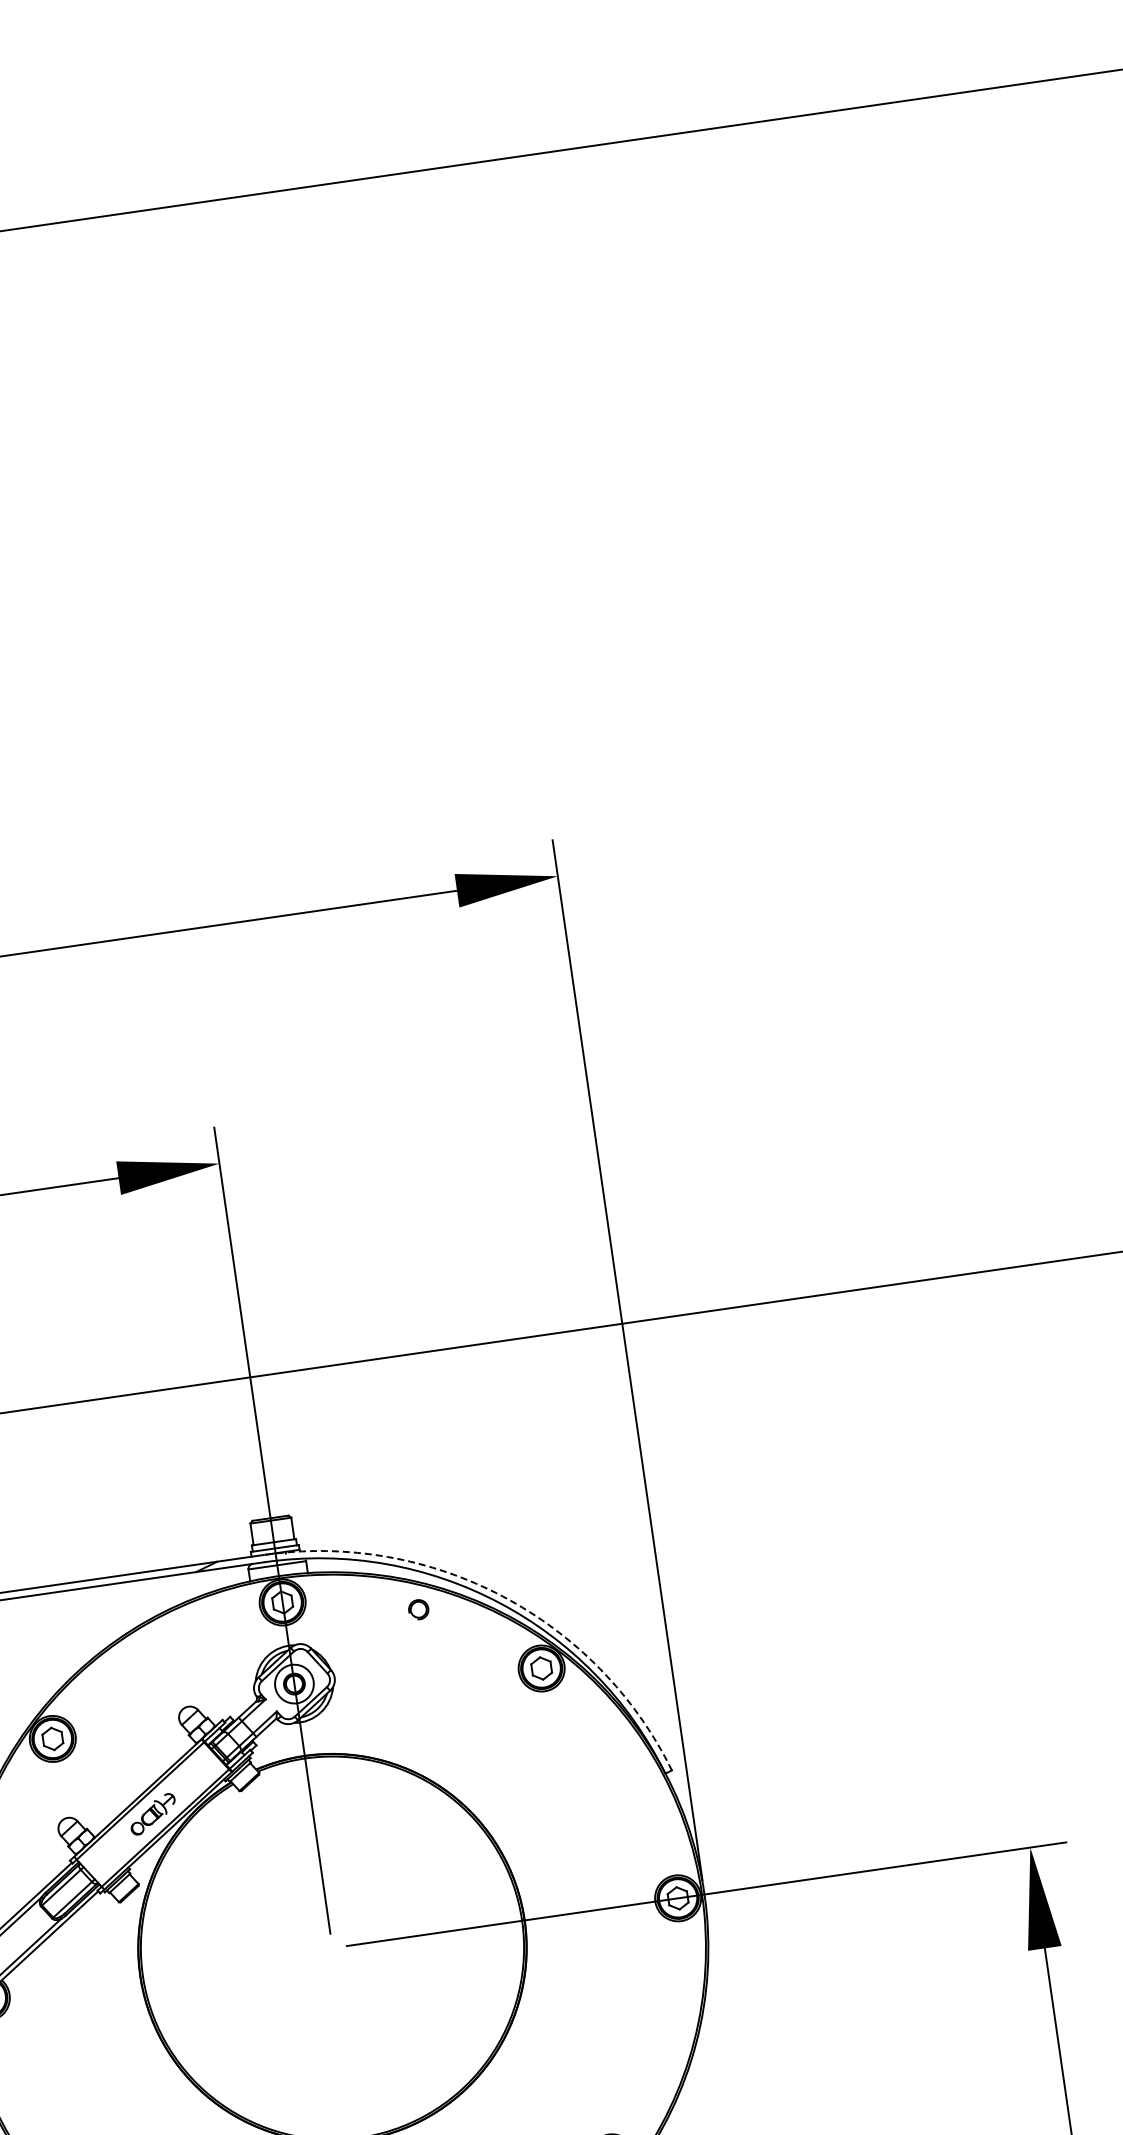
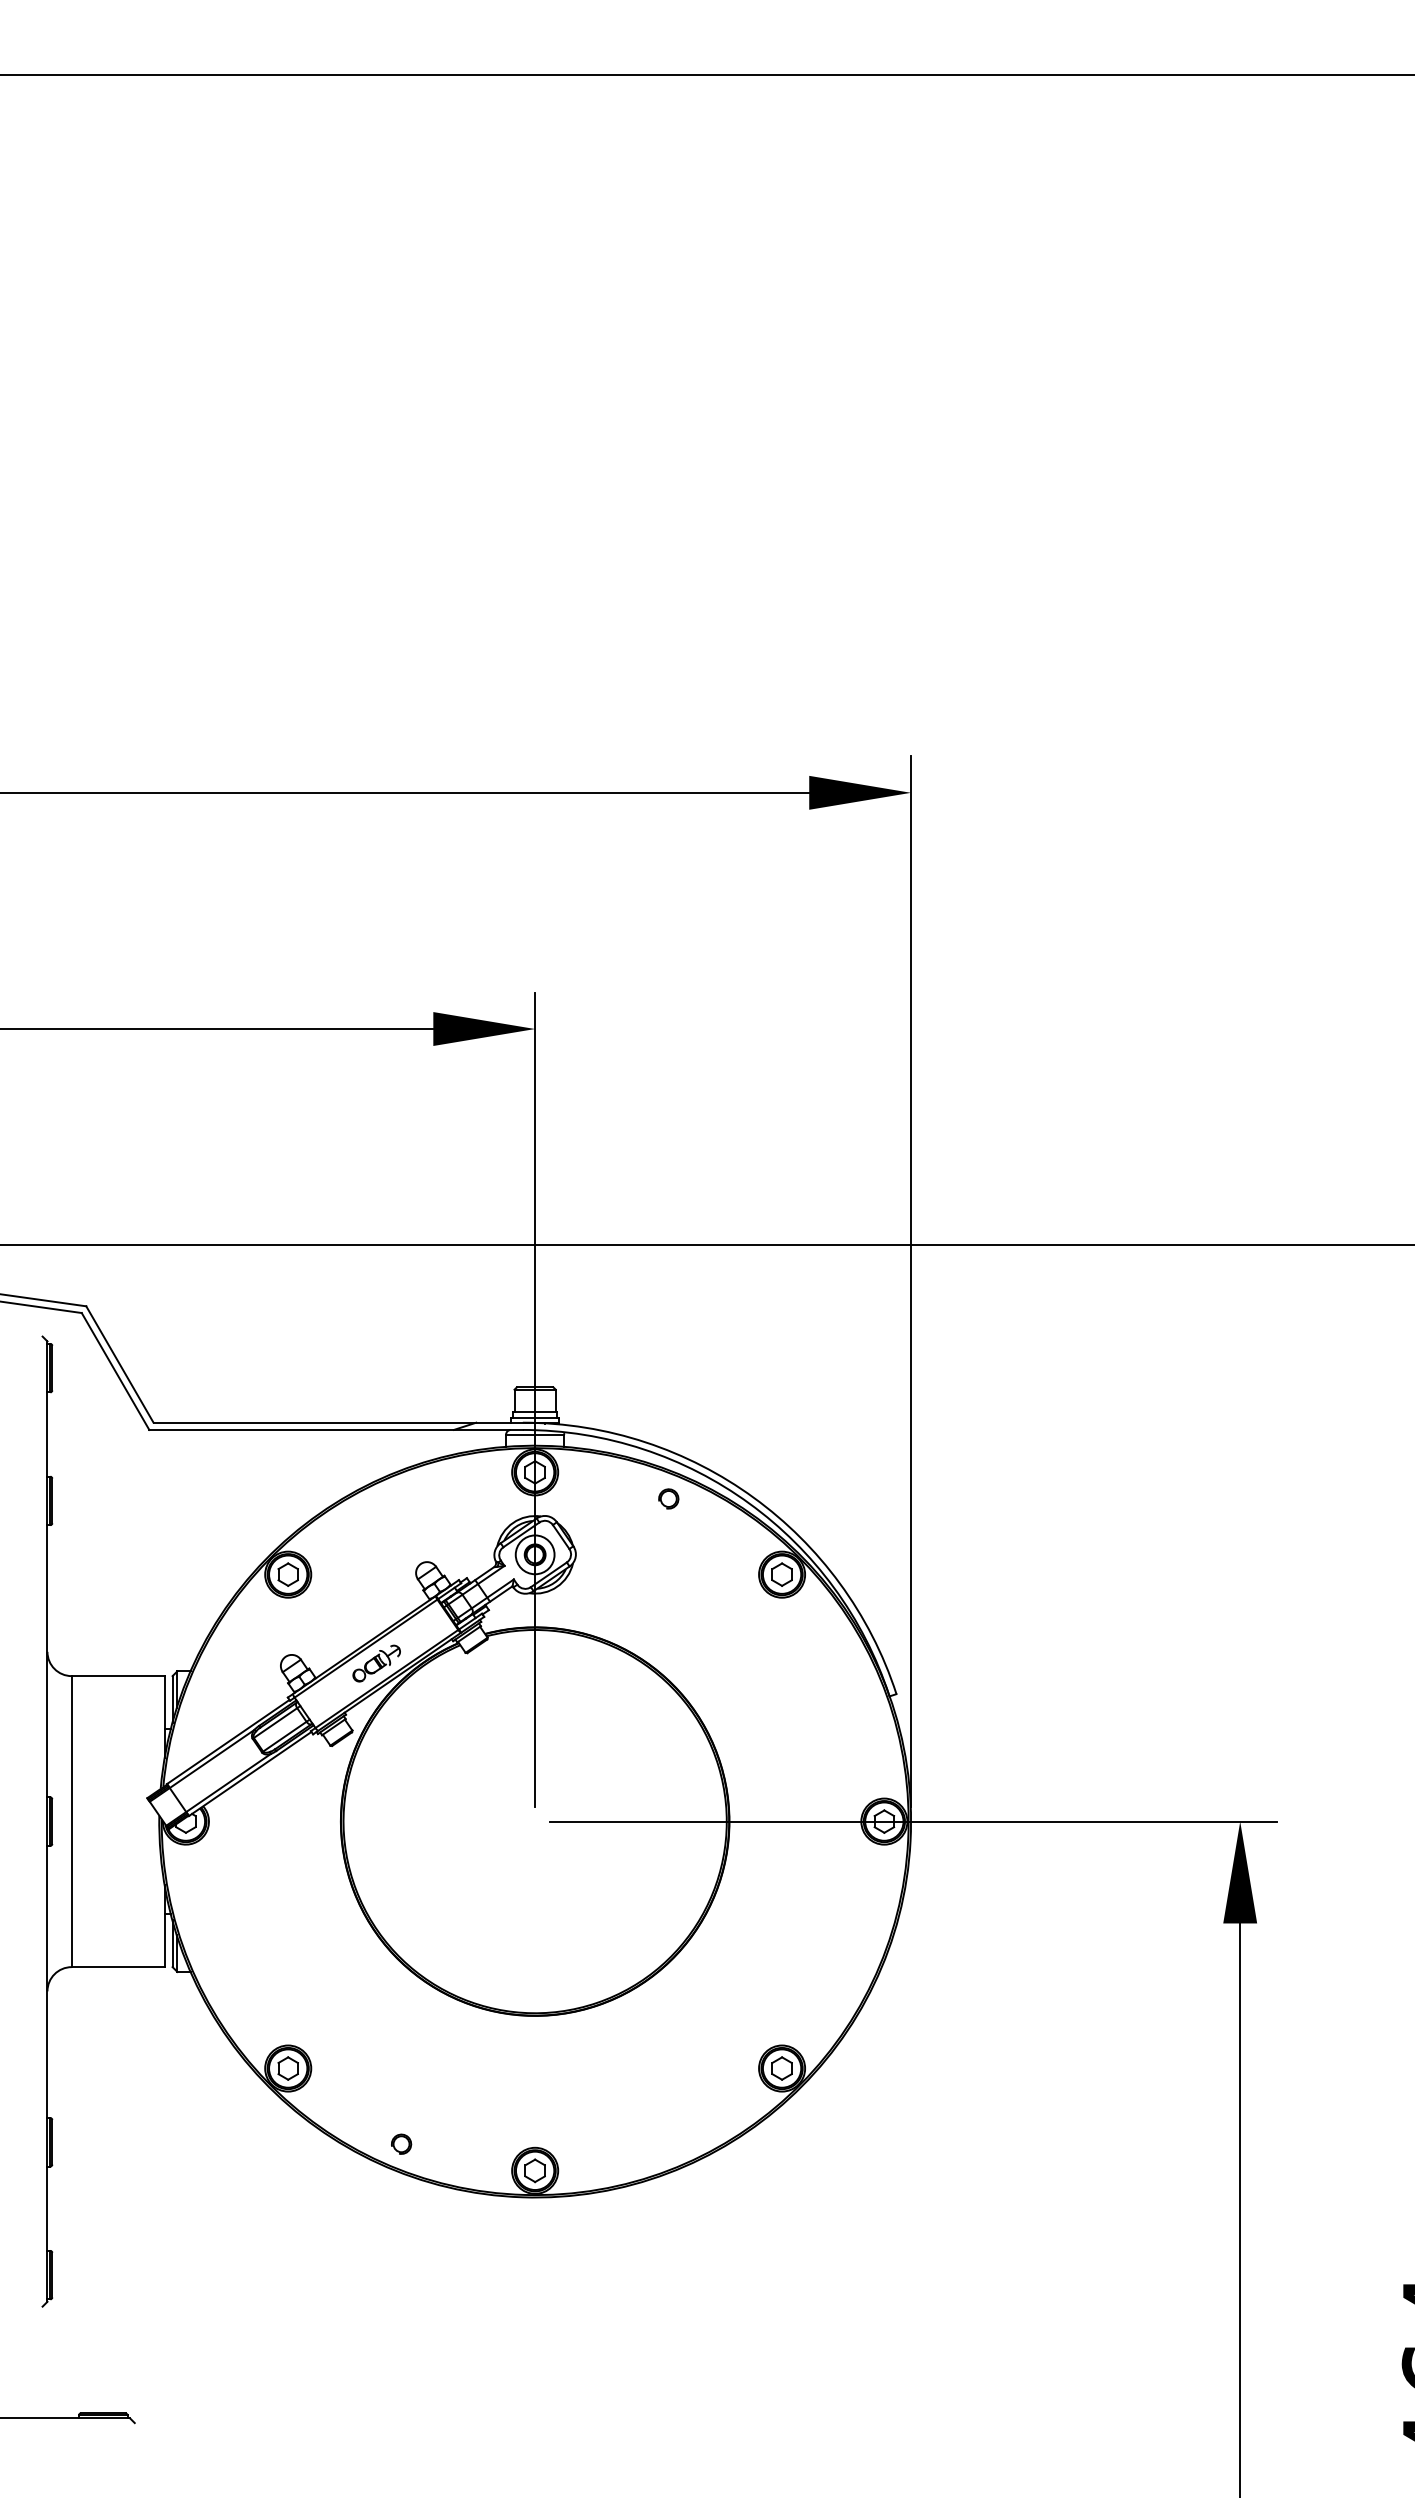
arc: (502, 1596) -> (753, 1497), dashed -> solid

